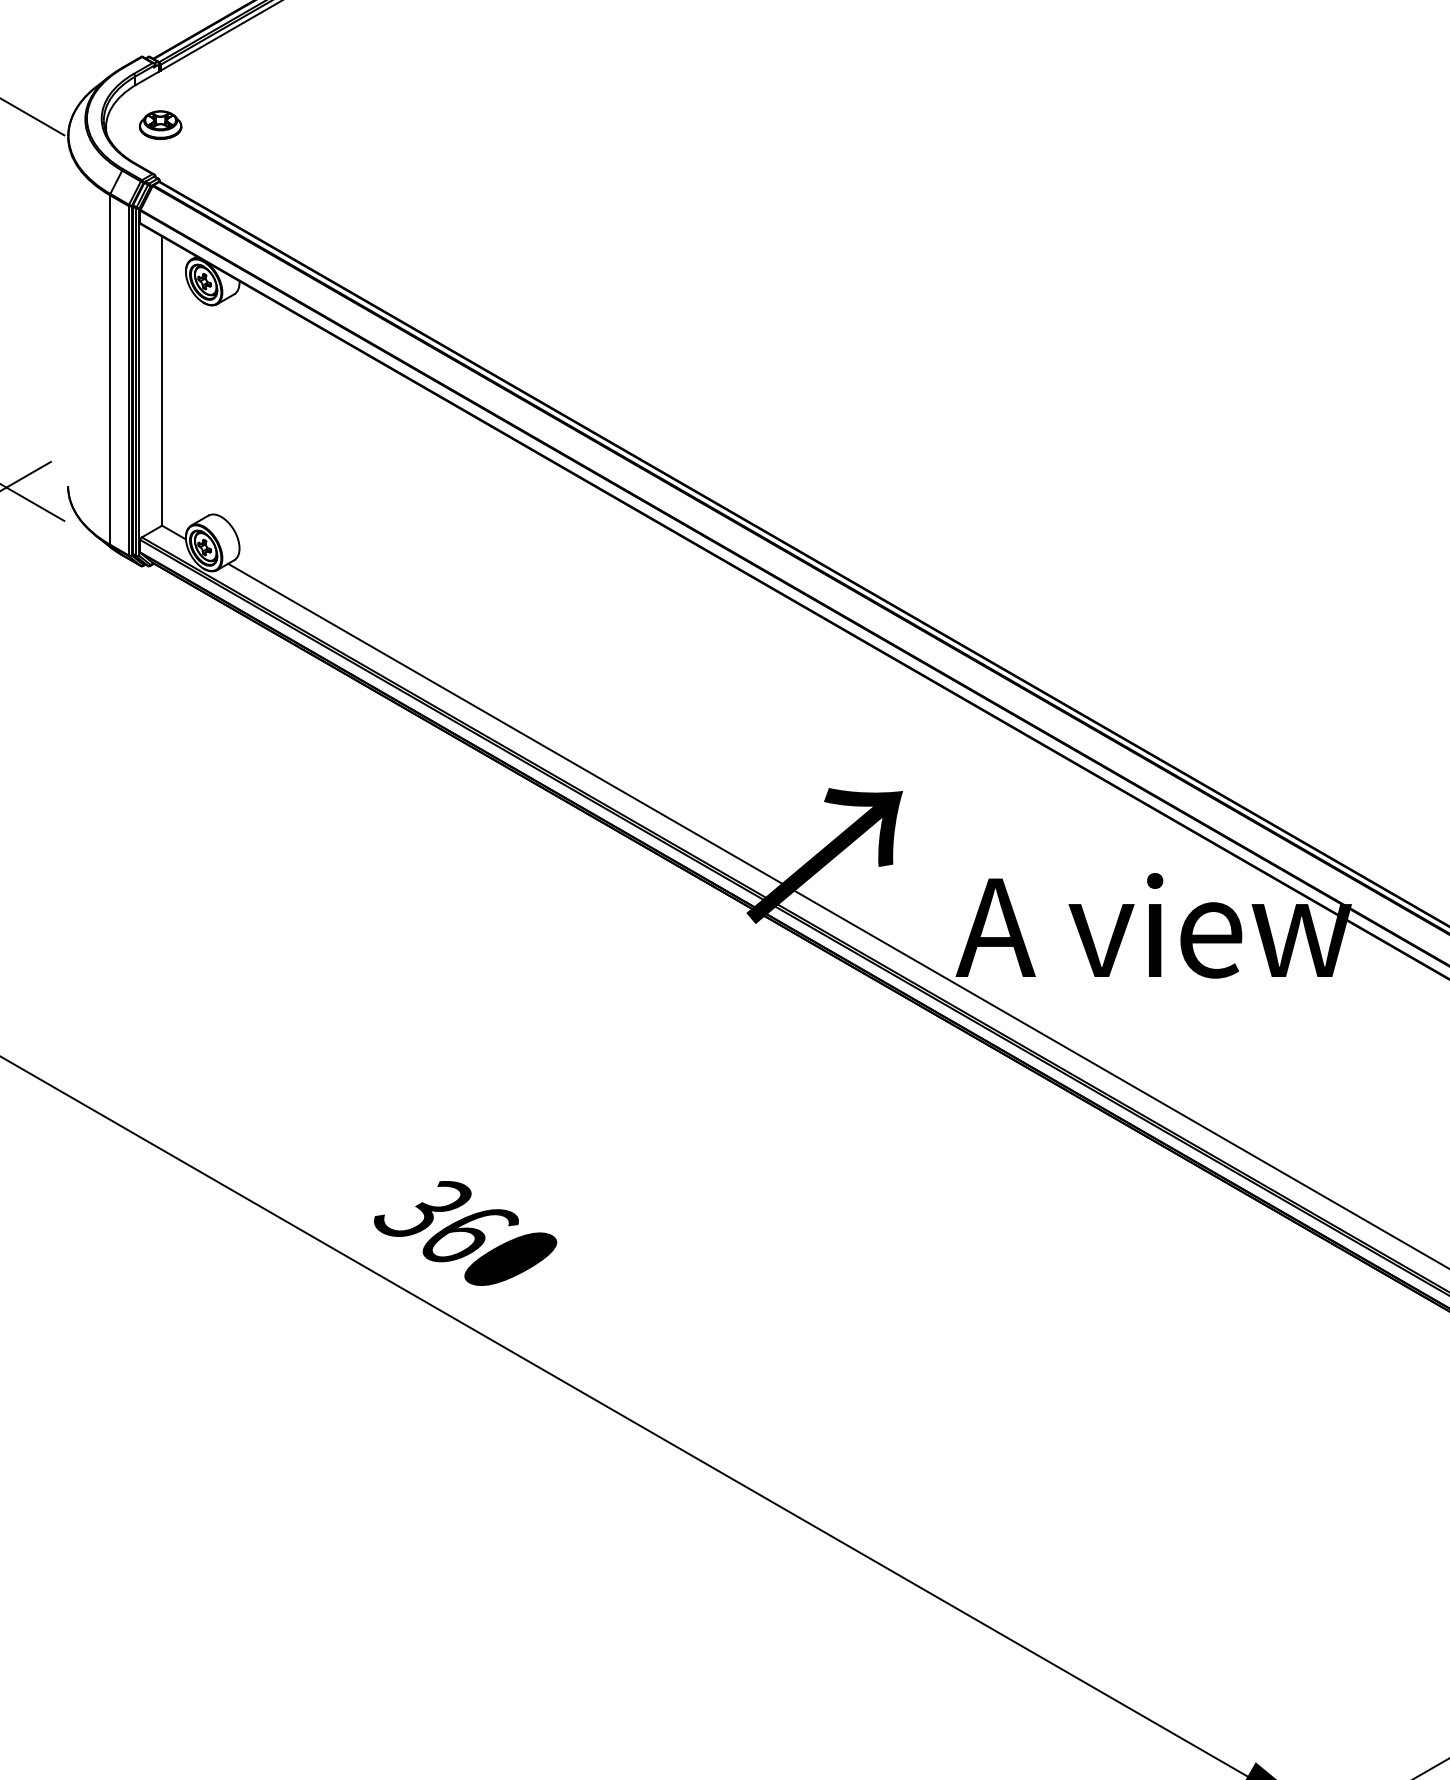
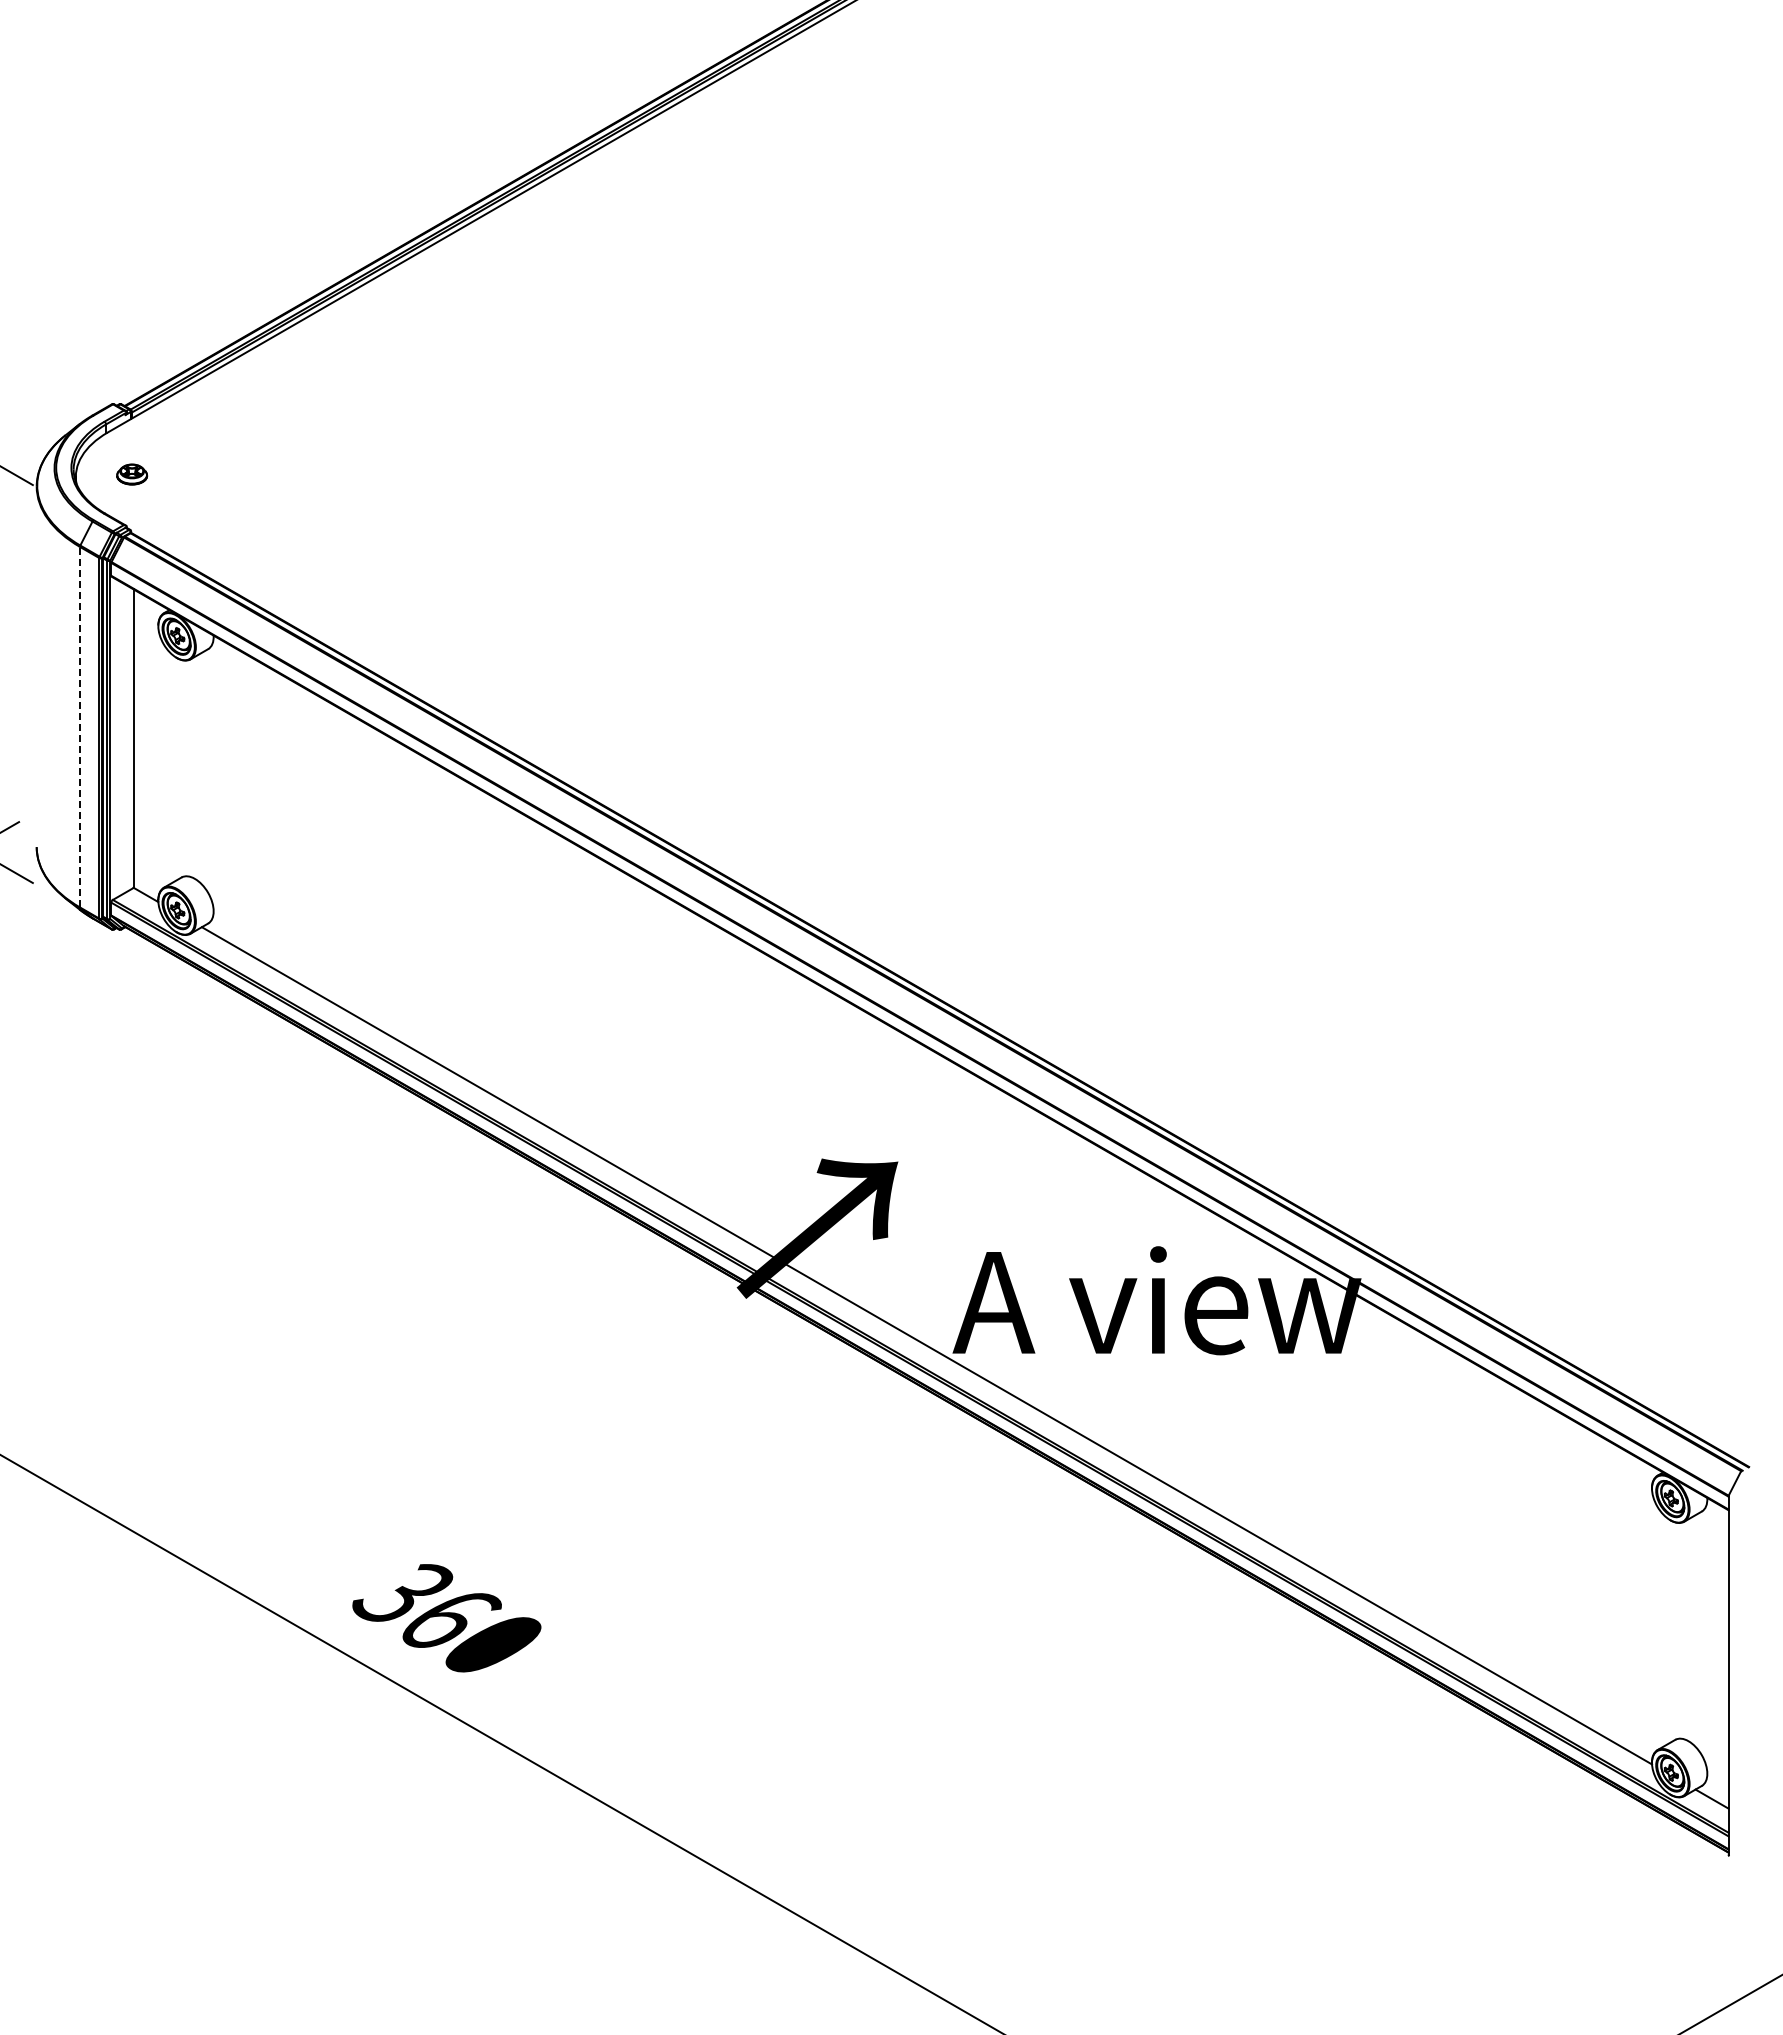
part: (159, 125) -> (131, 474), size x0.7
line: (109, 369) -> (79, 726), solid -> dashed

